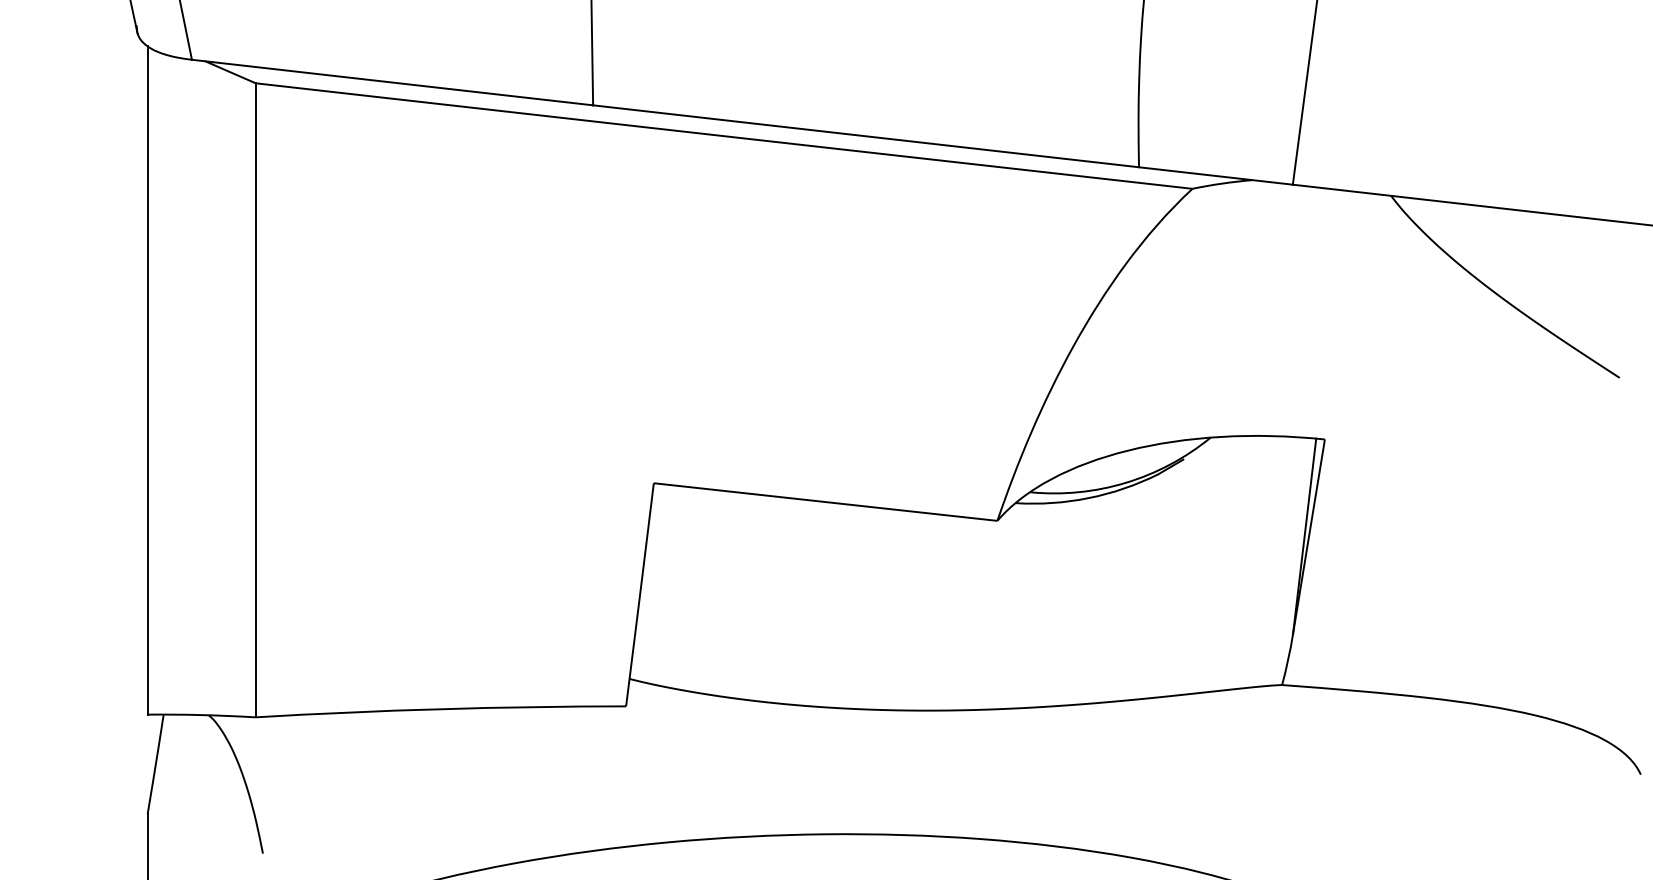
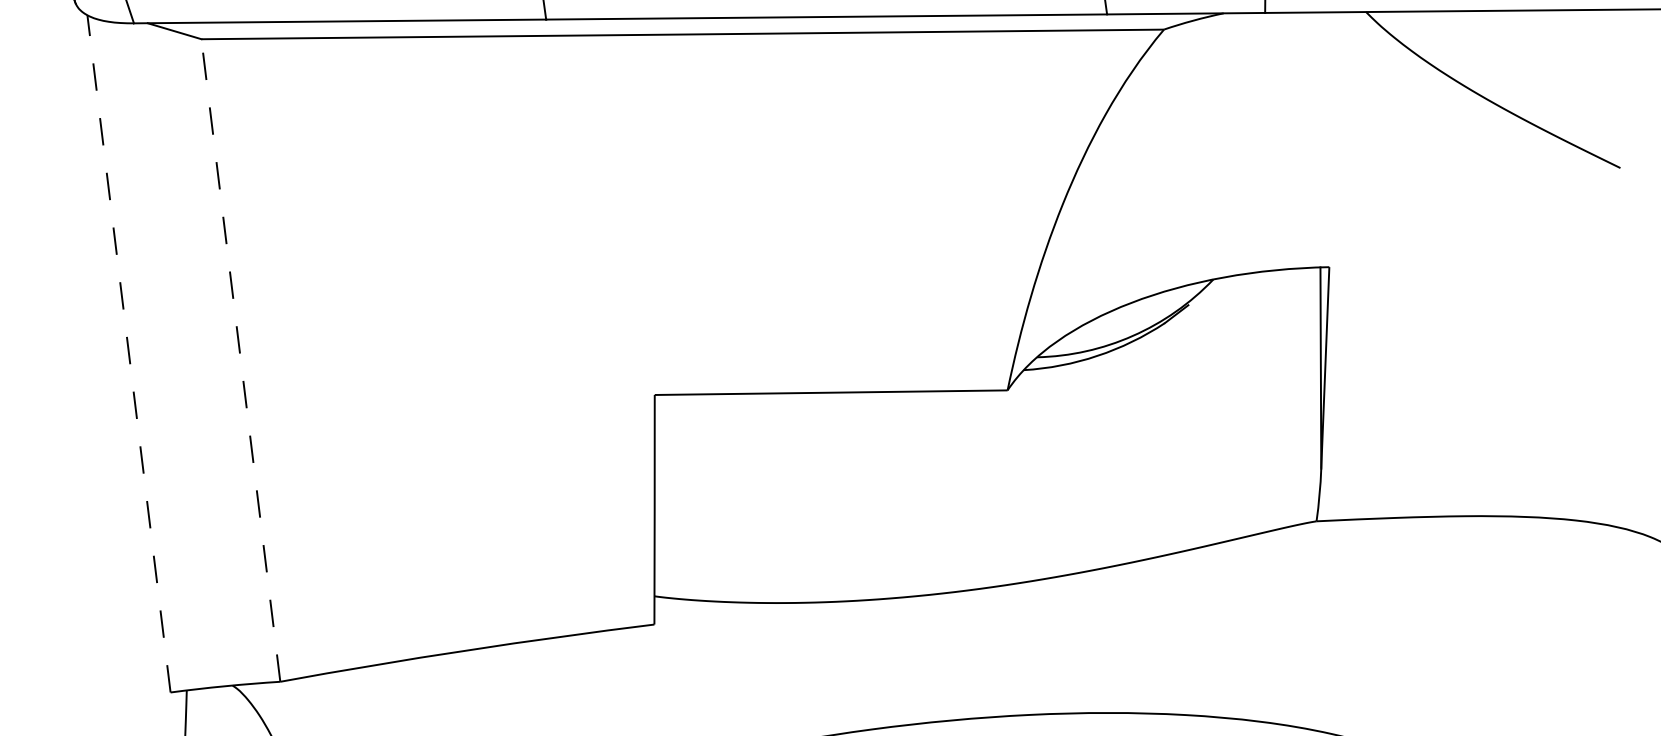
line: (147, 379) -> (128, 352), solid -> dashed
line: (255, 399) -> (240, 359), solid -> dashed

